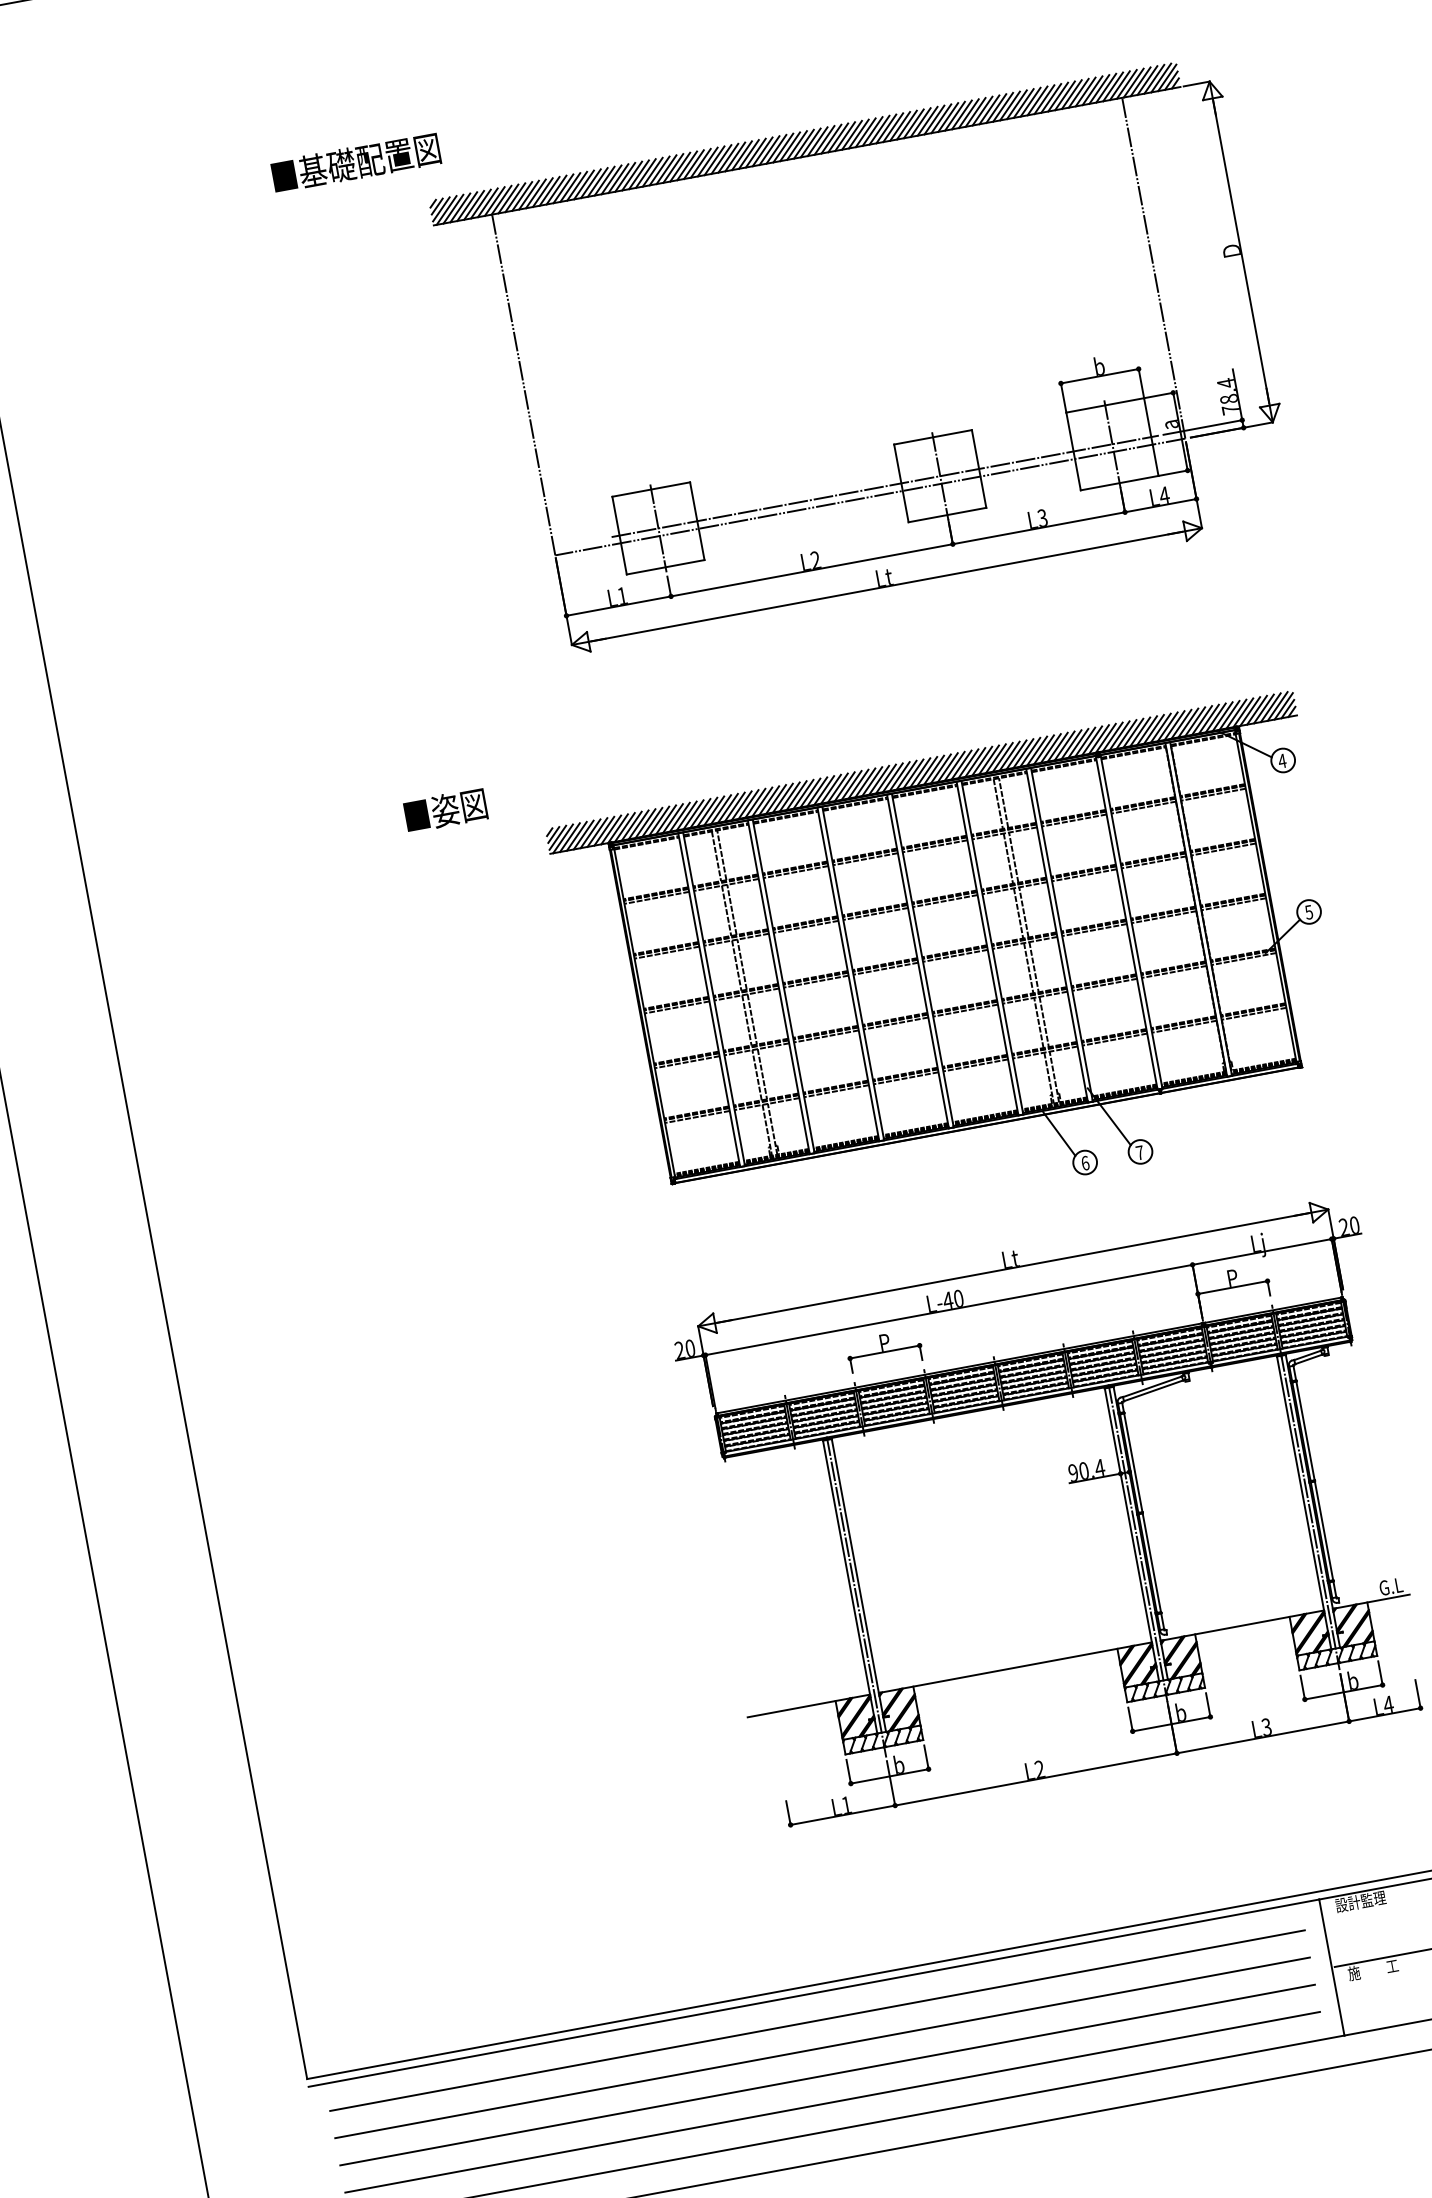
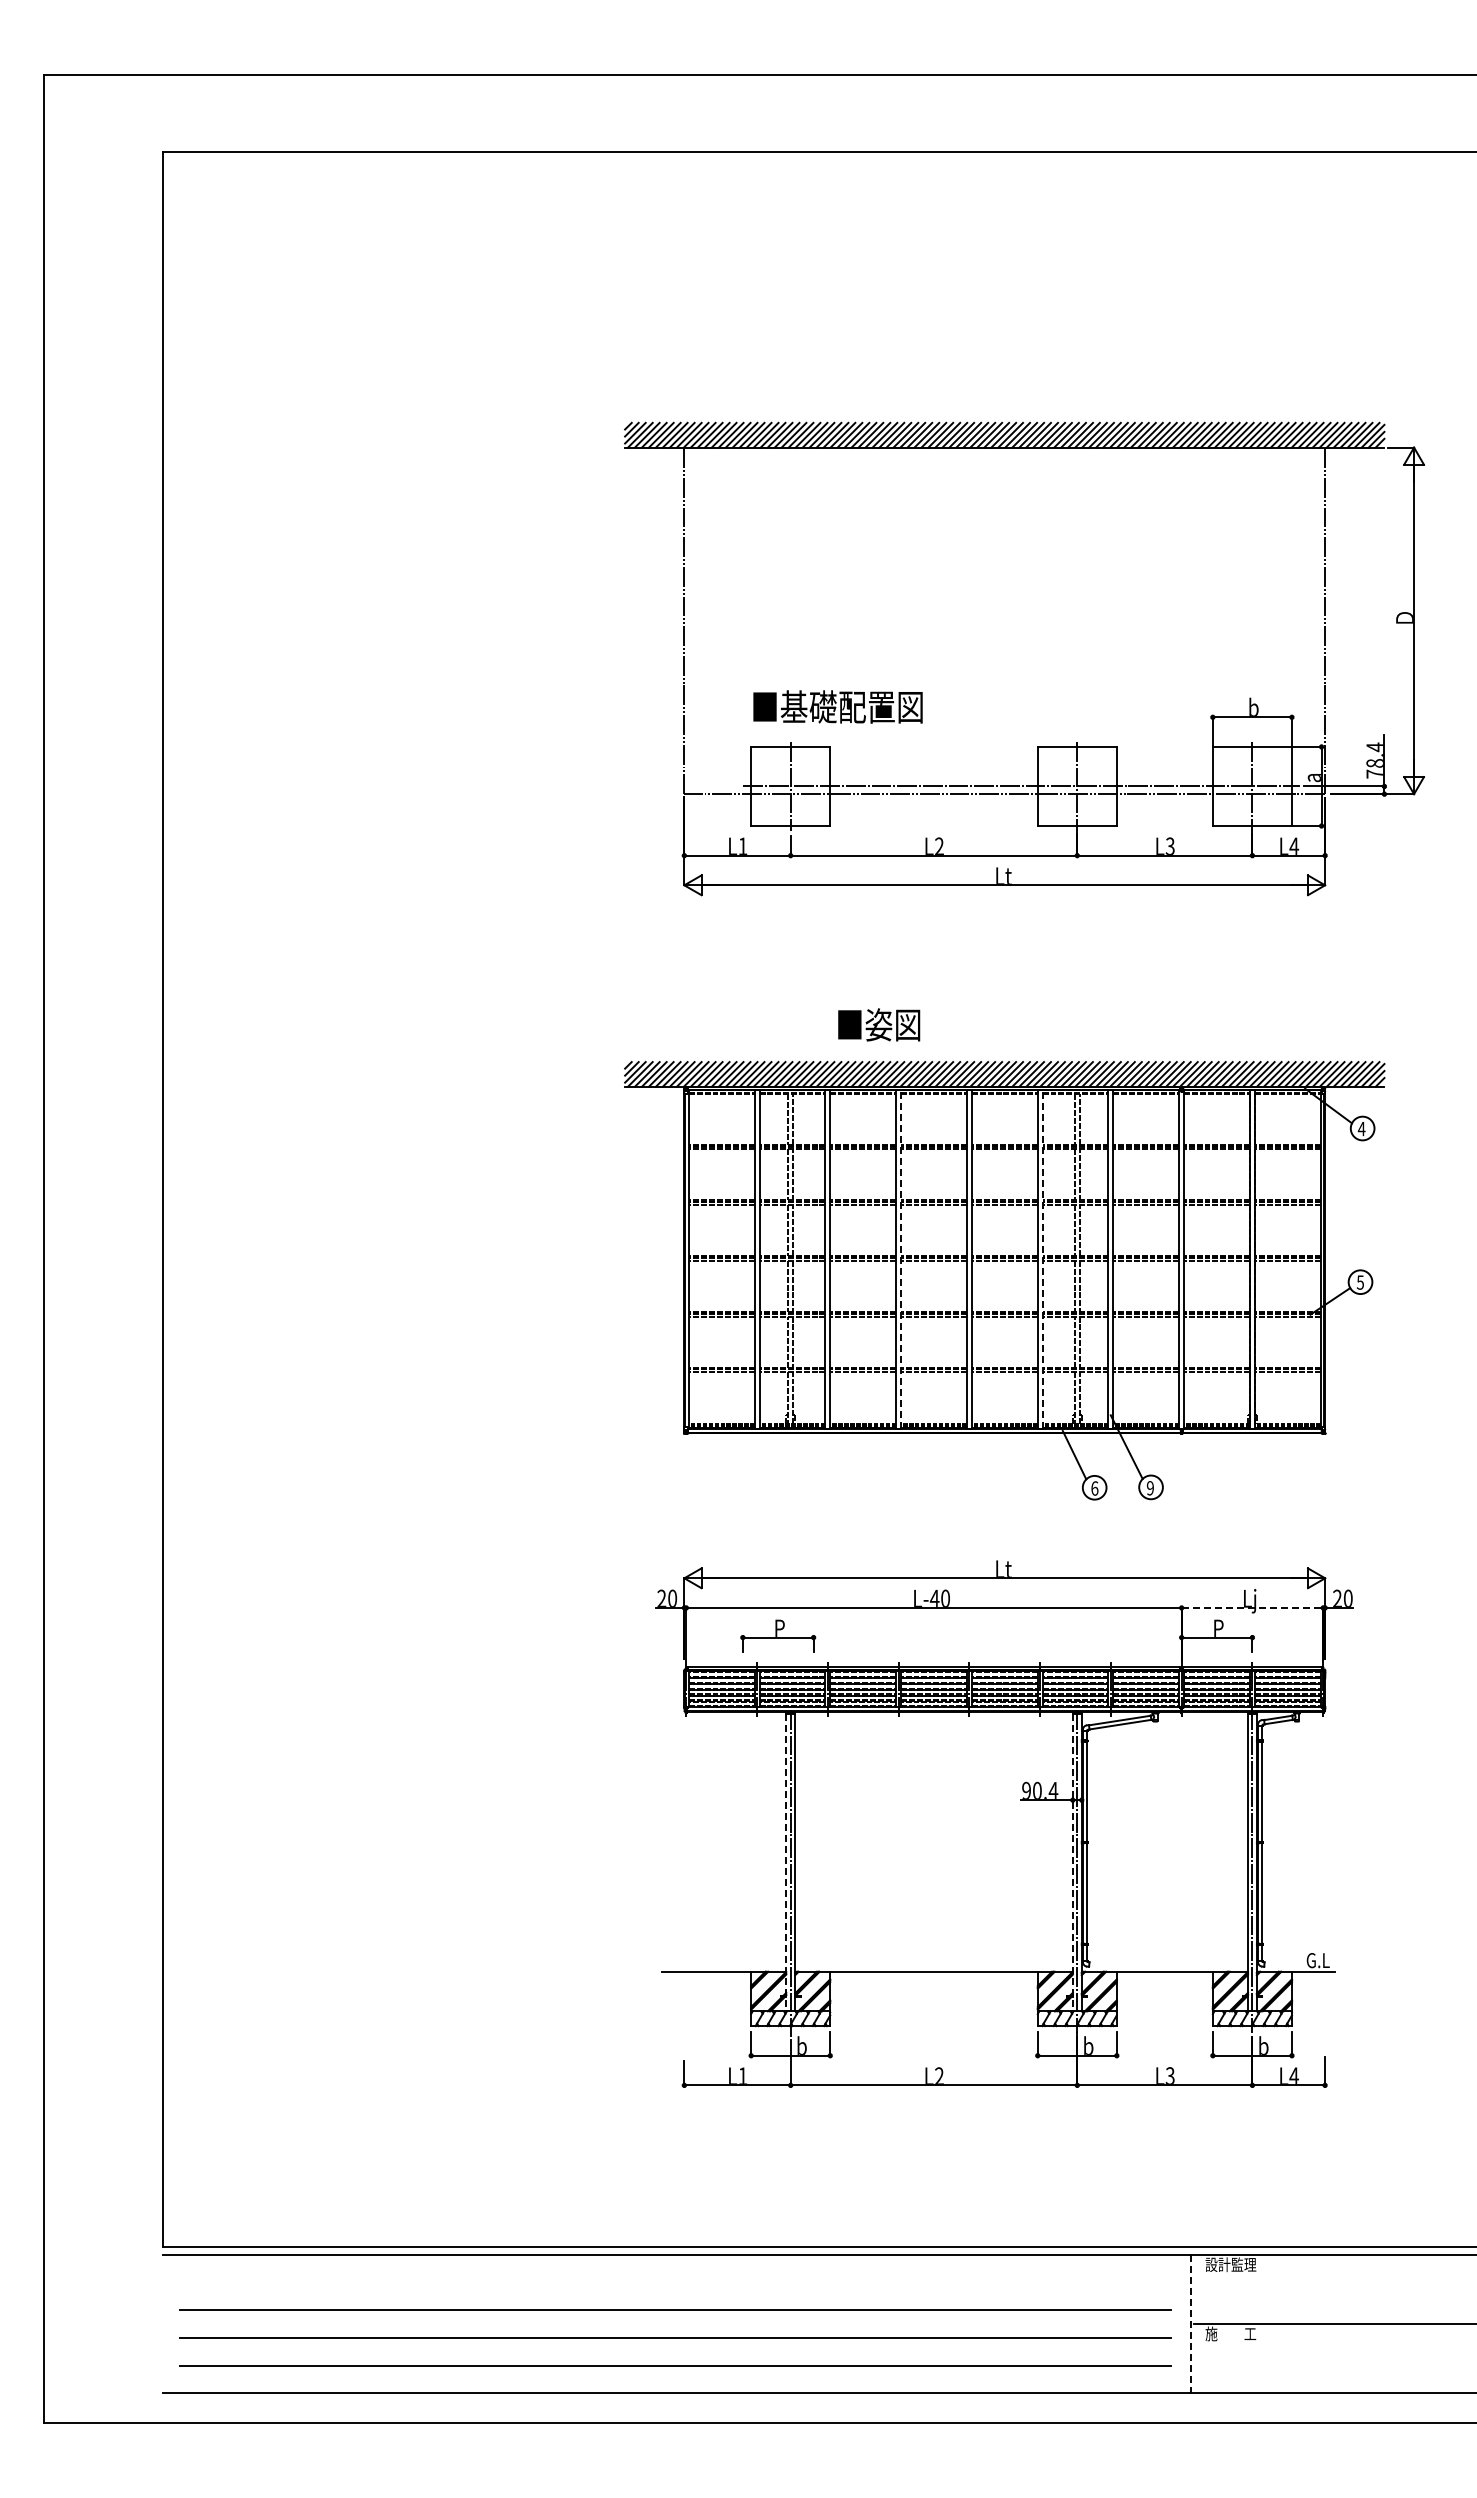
text: (355, 162) -> (837, 706), moved
text: (445, 809) -> (879, 1024), moved
line: (992, 947) -> (1042, 1259), solid -> dashed
line: (853, 973) -> (901, 1259), solid -> dashed
text: (1139, 1153) -> (1149, 1488), 7 -> 9
line: (1262, 1251) -> (1252, 1607), solid -> dashed
part: (884, 1349) -> (778, 1635), moved
line: (1131, 1535) -> (1072, 1862), solid -> dashed
line: (850, 1587) -> (786, 1862), solid -> dashed
line: (1331, 1967) -> (1190, 2324), solid -> dashed
line: (816, 2020) -> (674, 2282), removed

